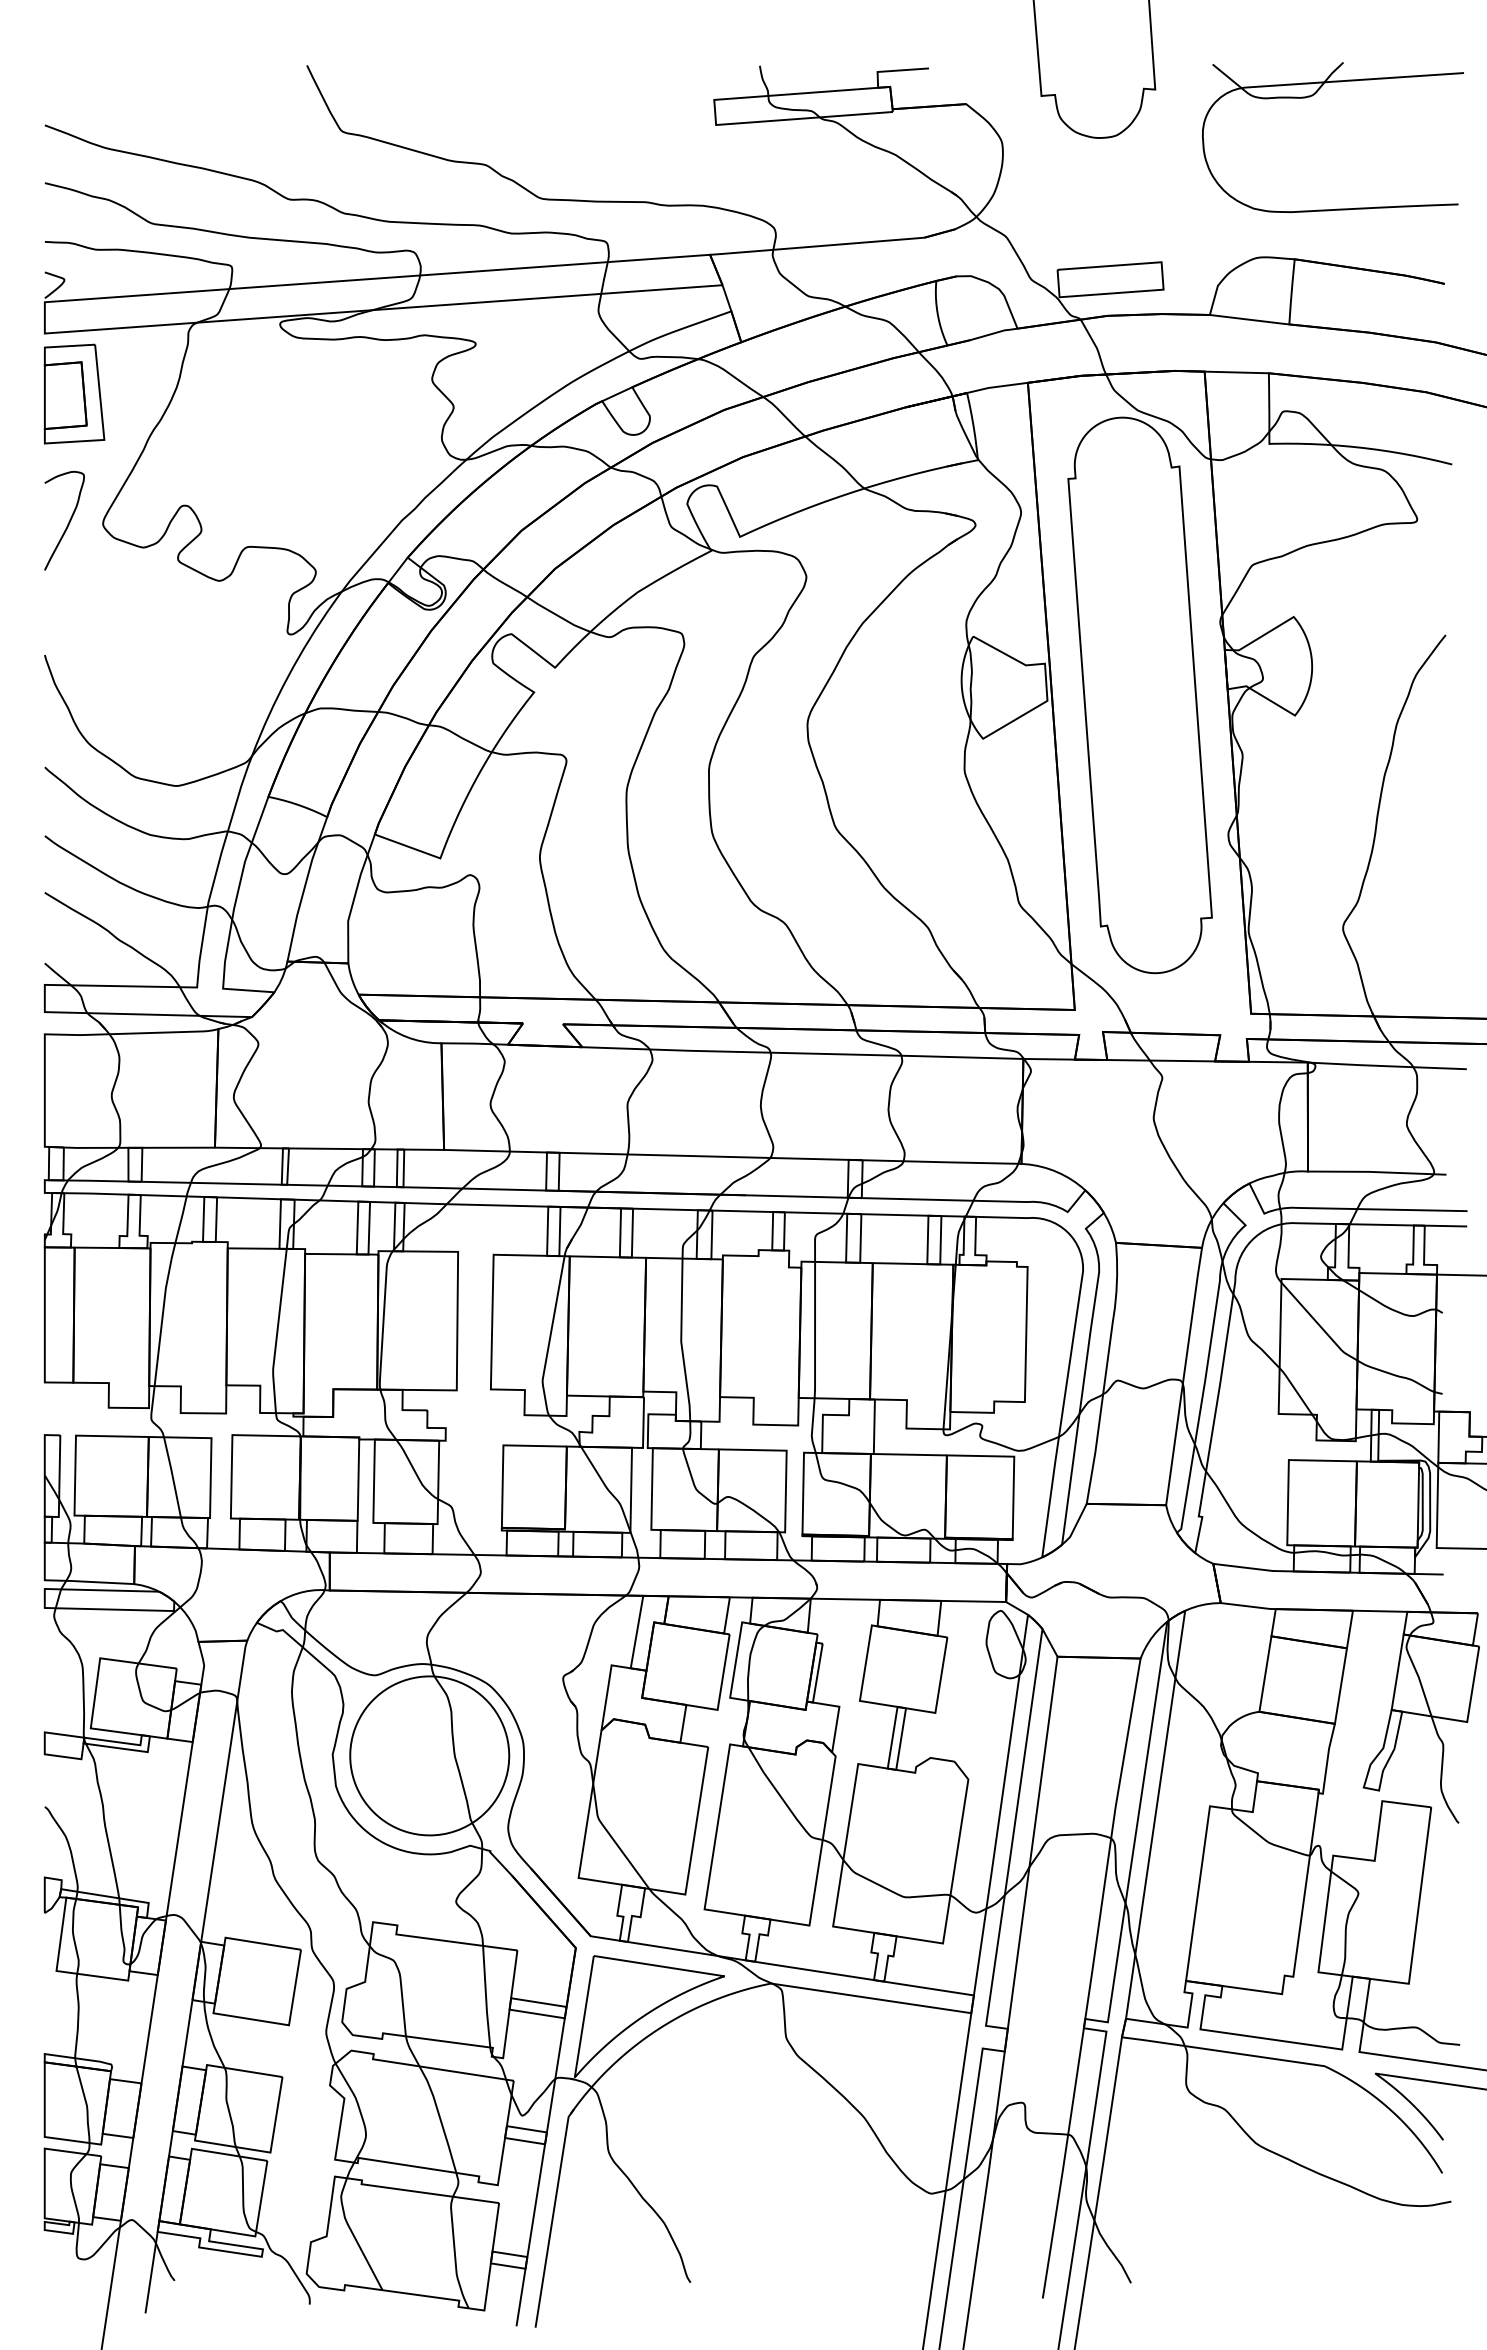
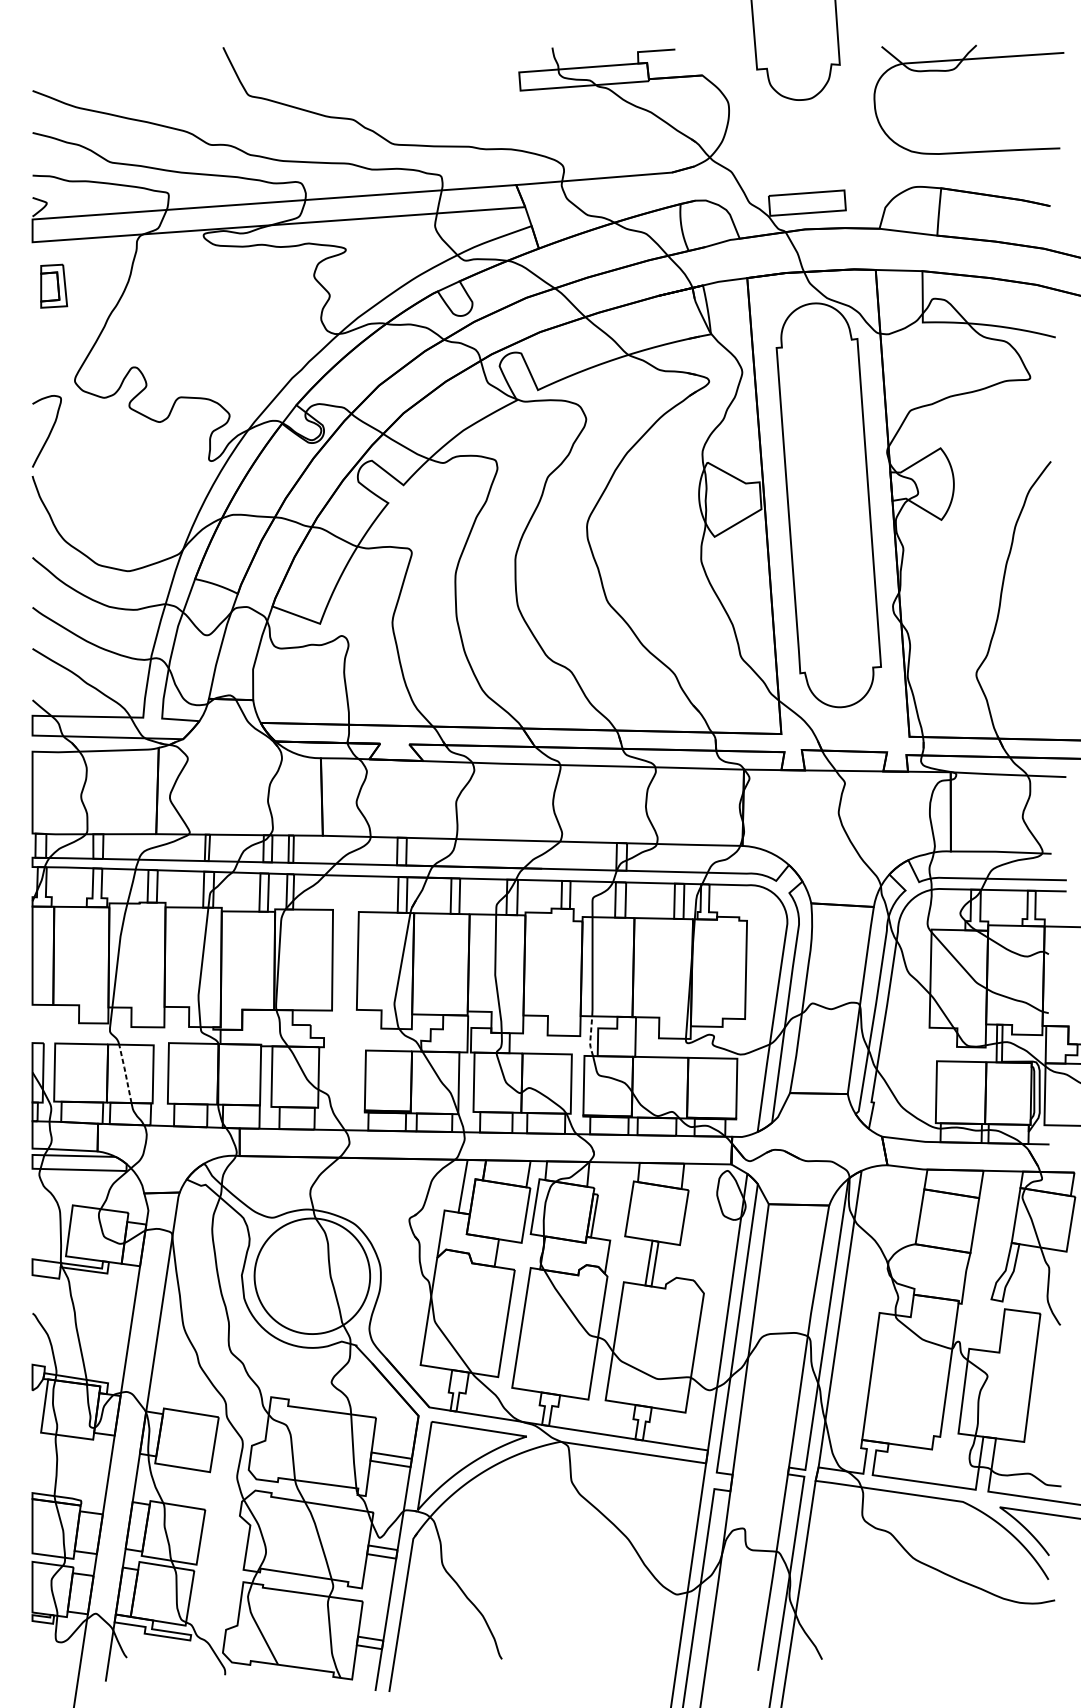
part: (74, 393) -> (54, 285), size x0.6
curve: (68, 521) -> (49, 431), moved
line: (812, 1427) -> (590, 1037), solid -> dashed
line: (172, 1476) -> (125, 1073), solid -> dashed

